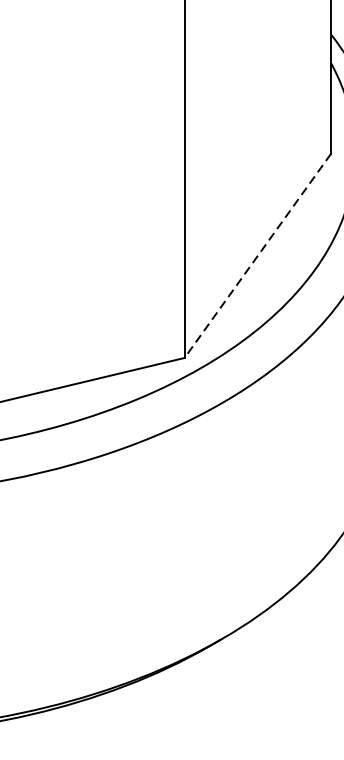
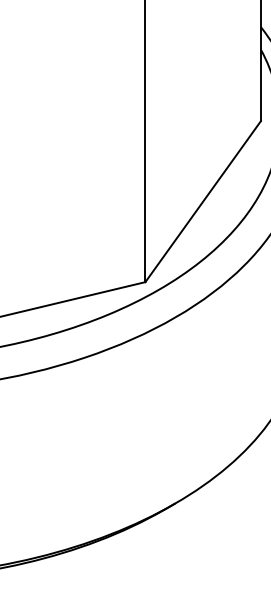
line: (256, 256) -> (202, 202), dashed -> solid

